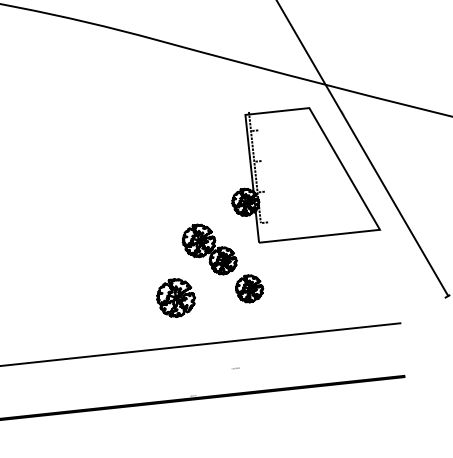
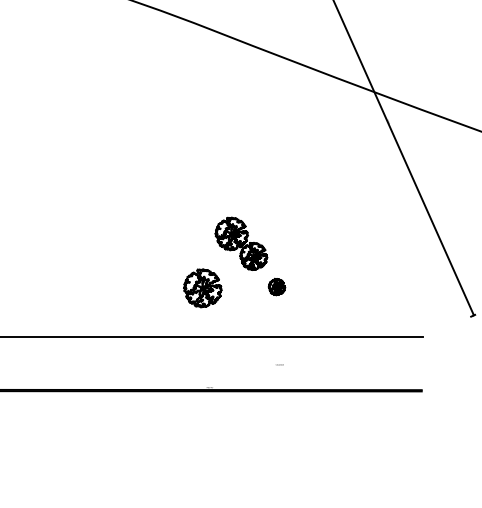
part: (302, 173) -> (341, 177), removed
part: (248, 288) -> (276, 286), size x0.6
text: (235, 368) -> (279, 364), moved

